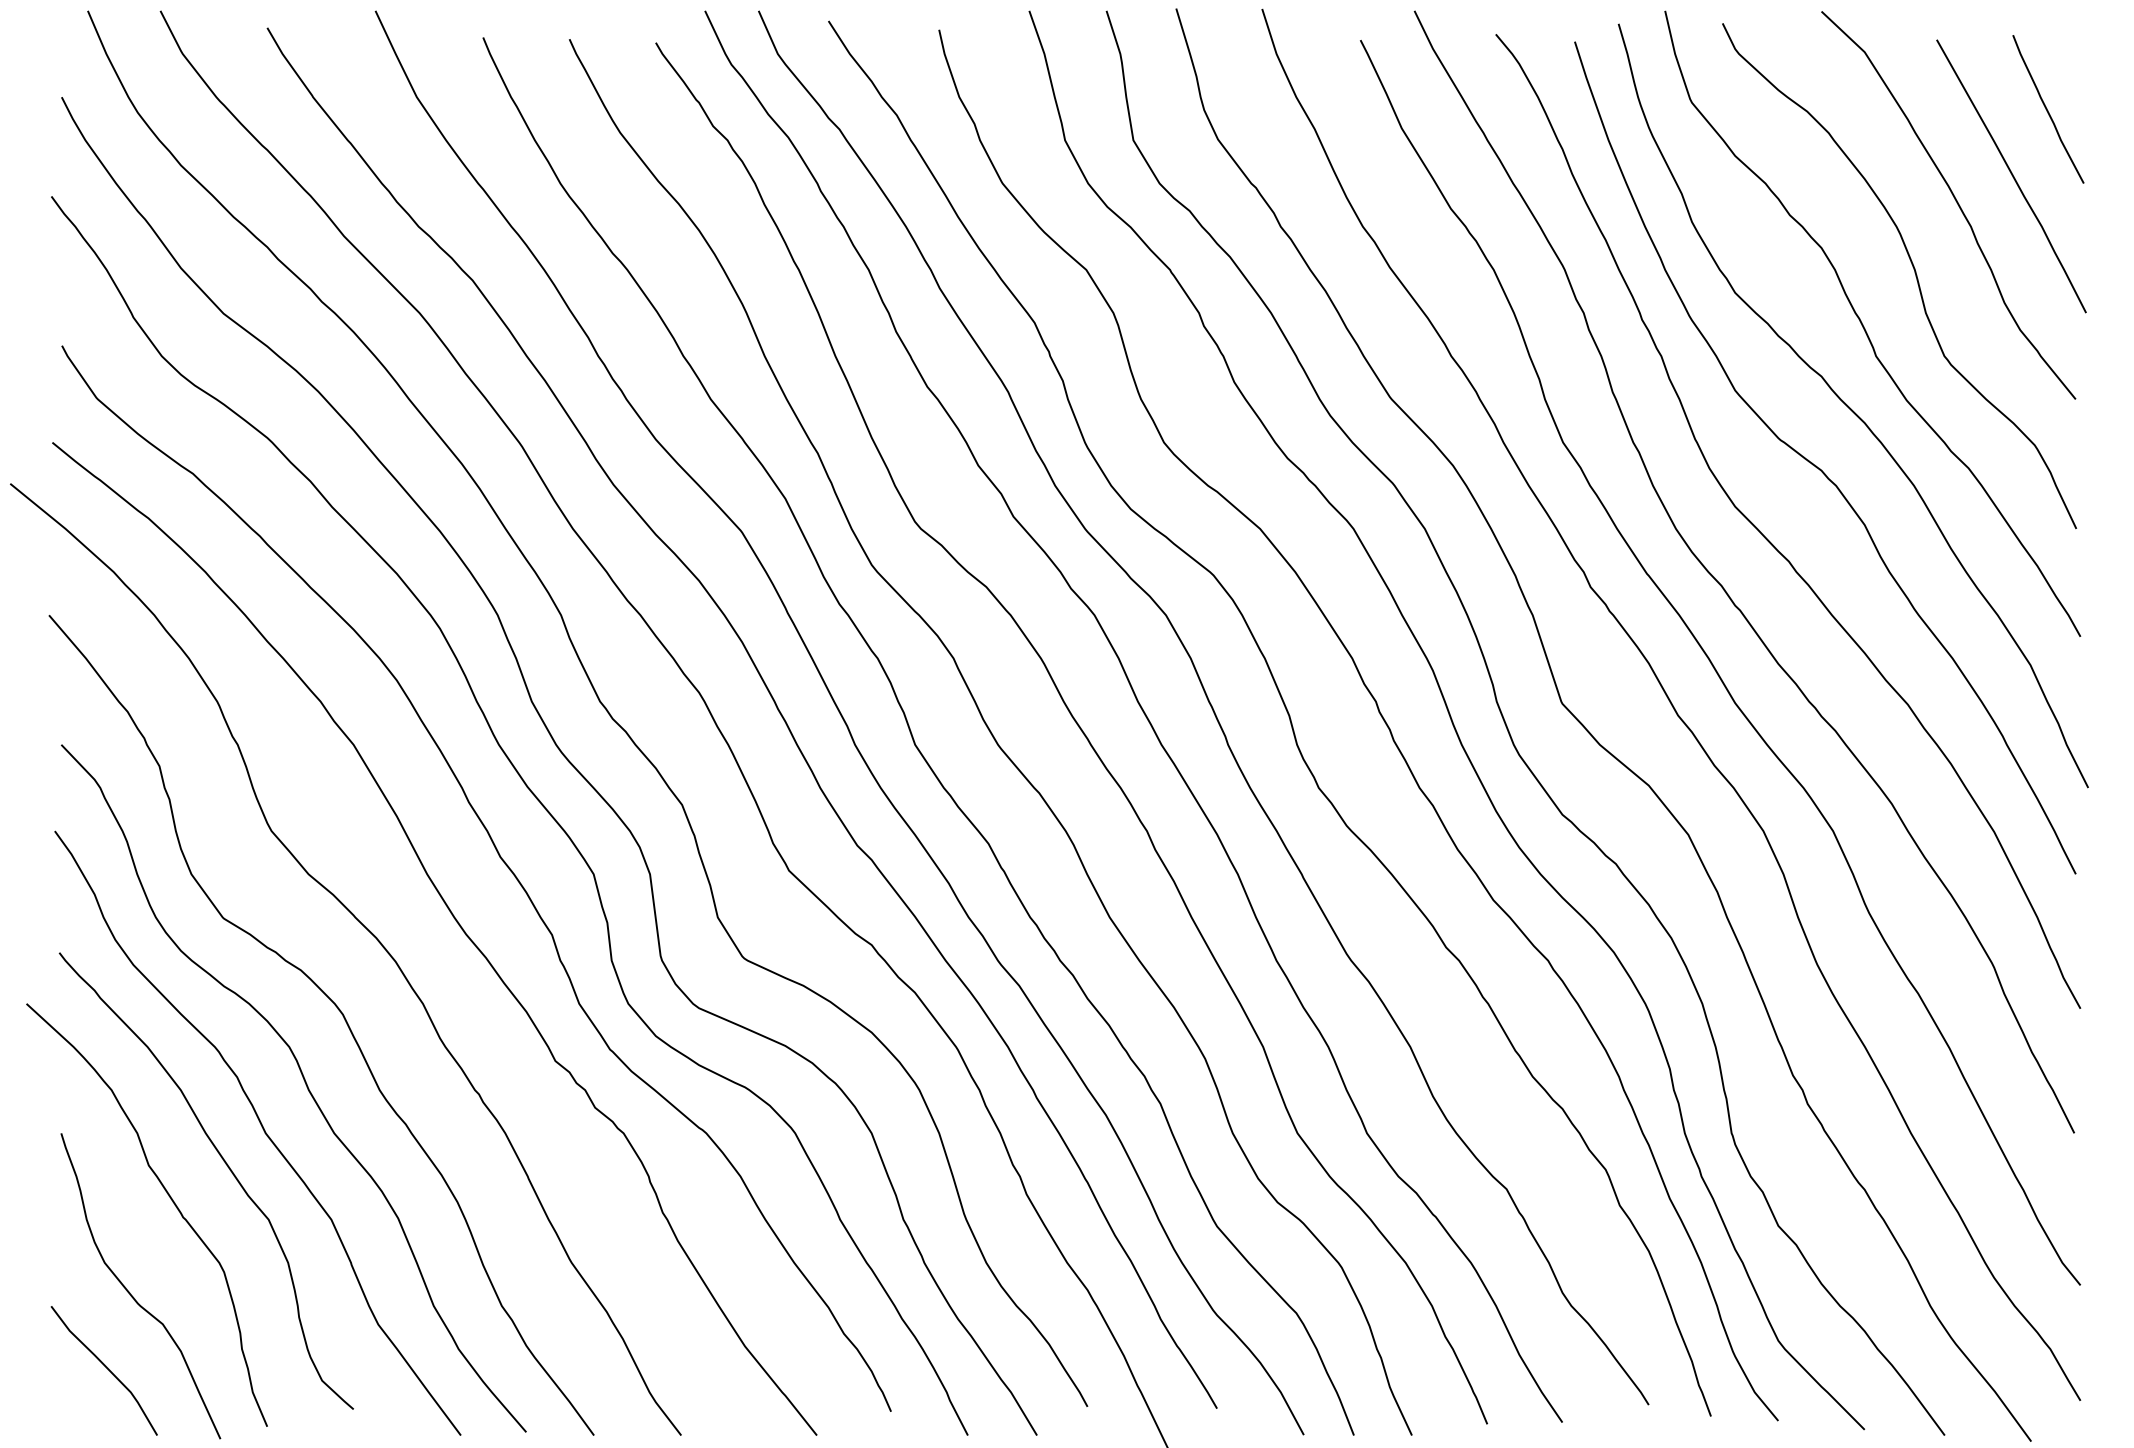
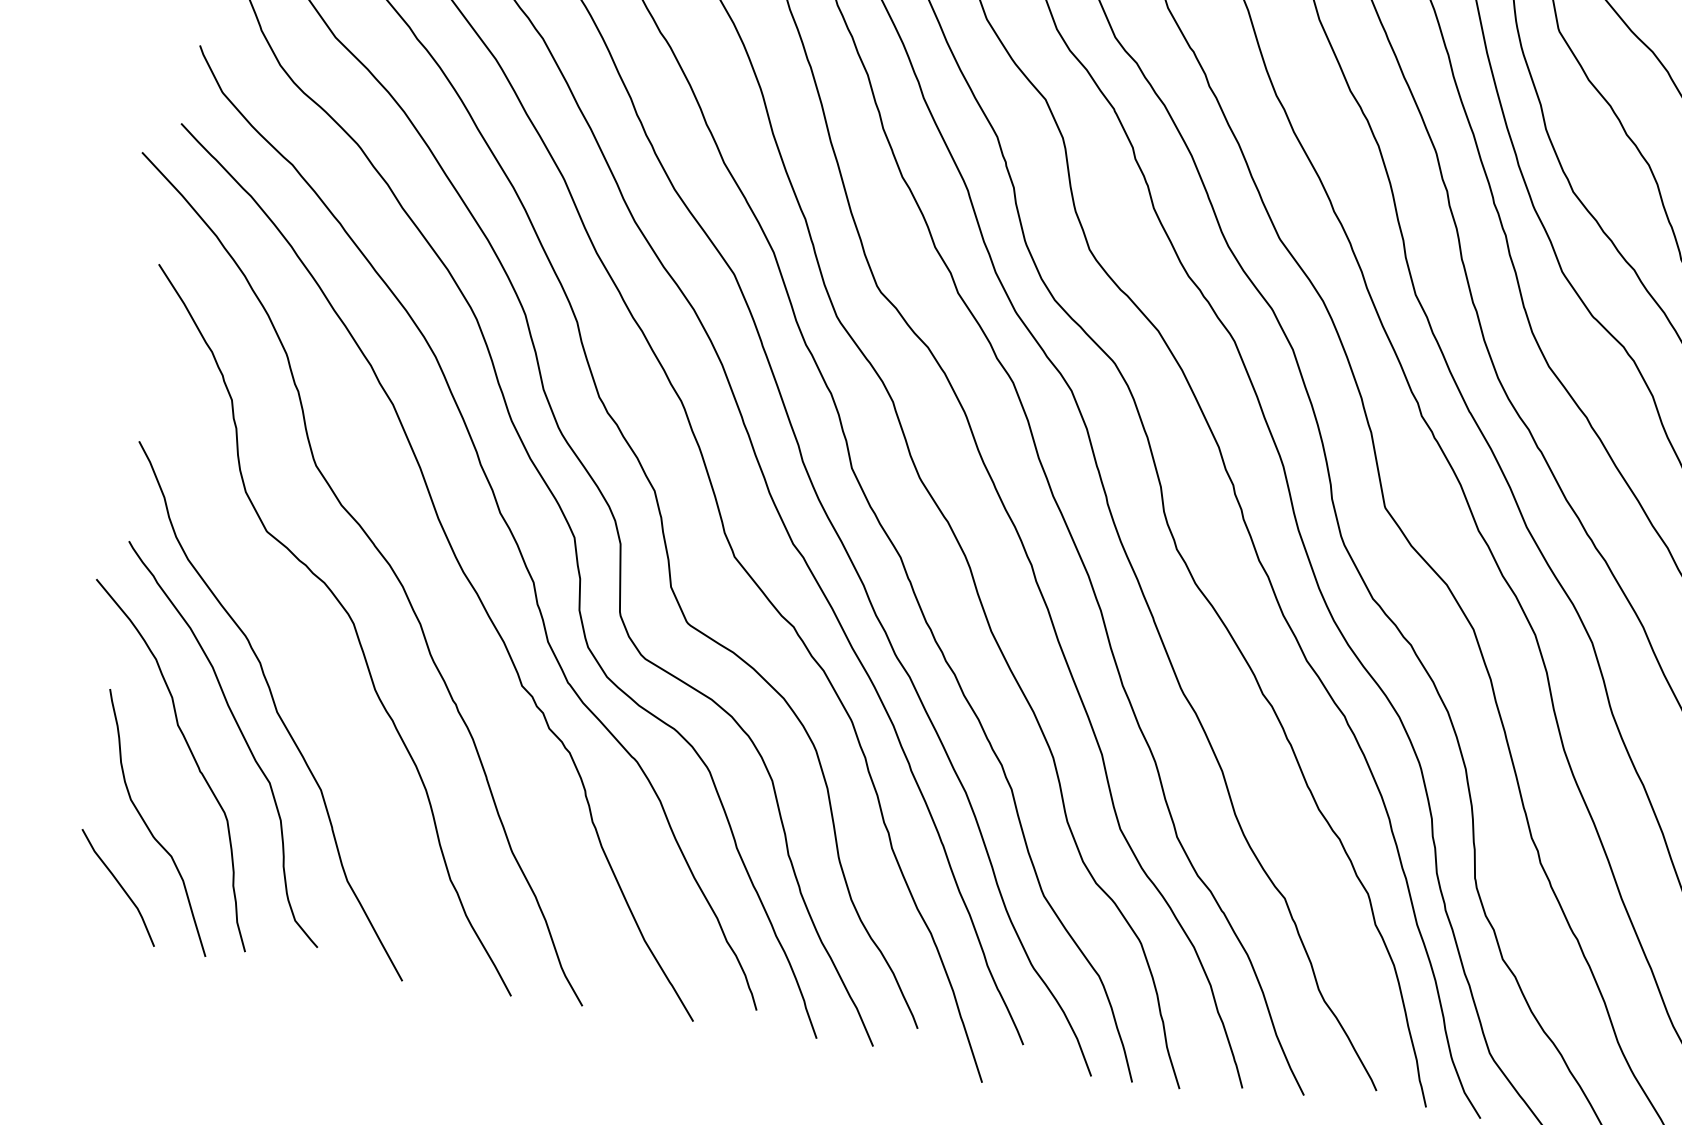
curve: (304, 1082) -> (314, 675), removed

